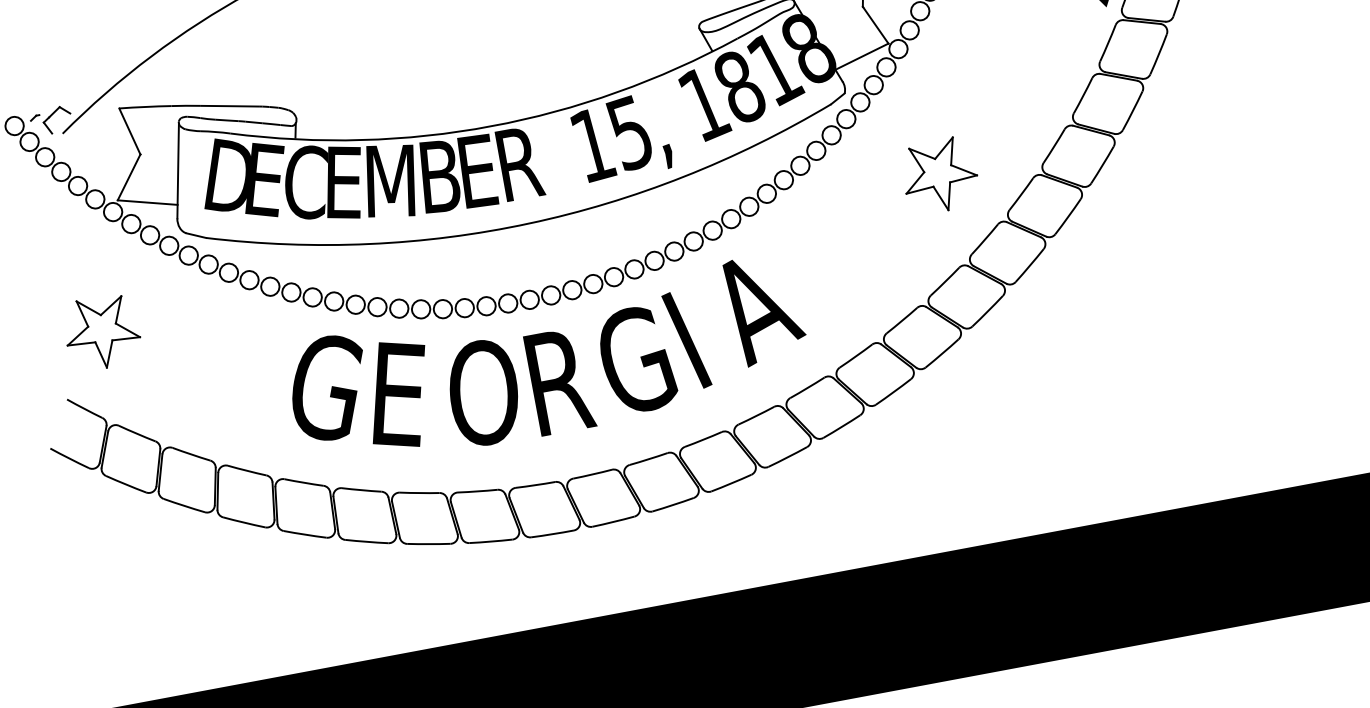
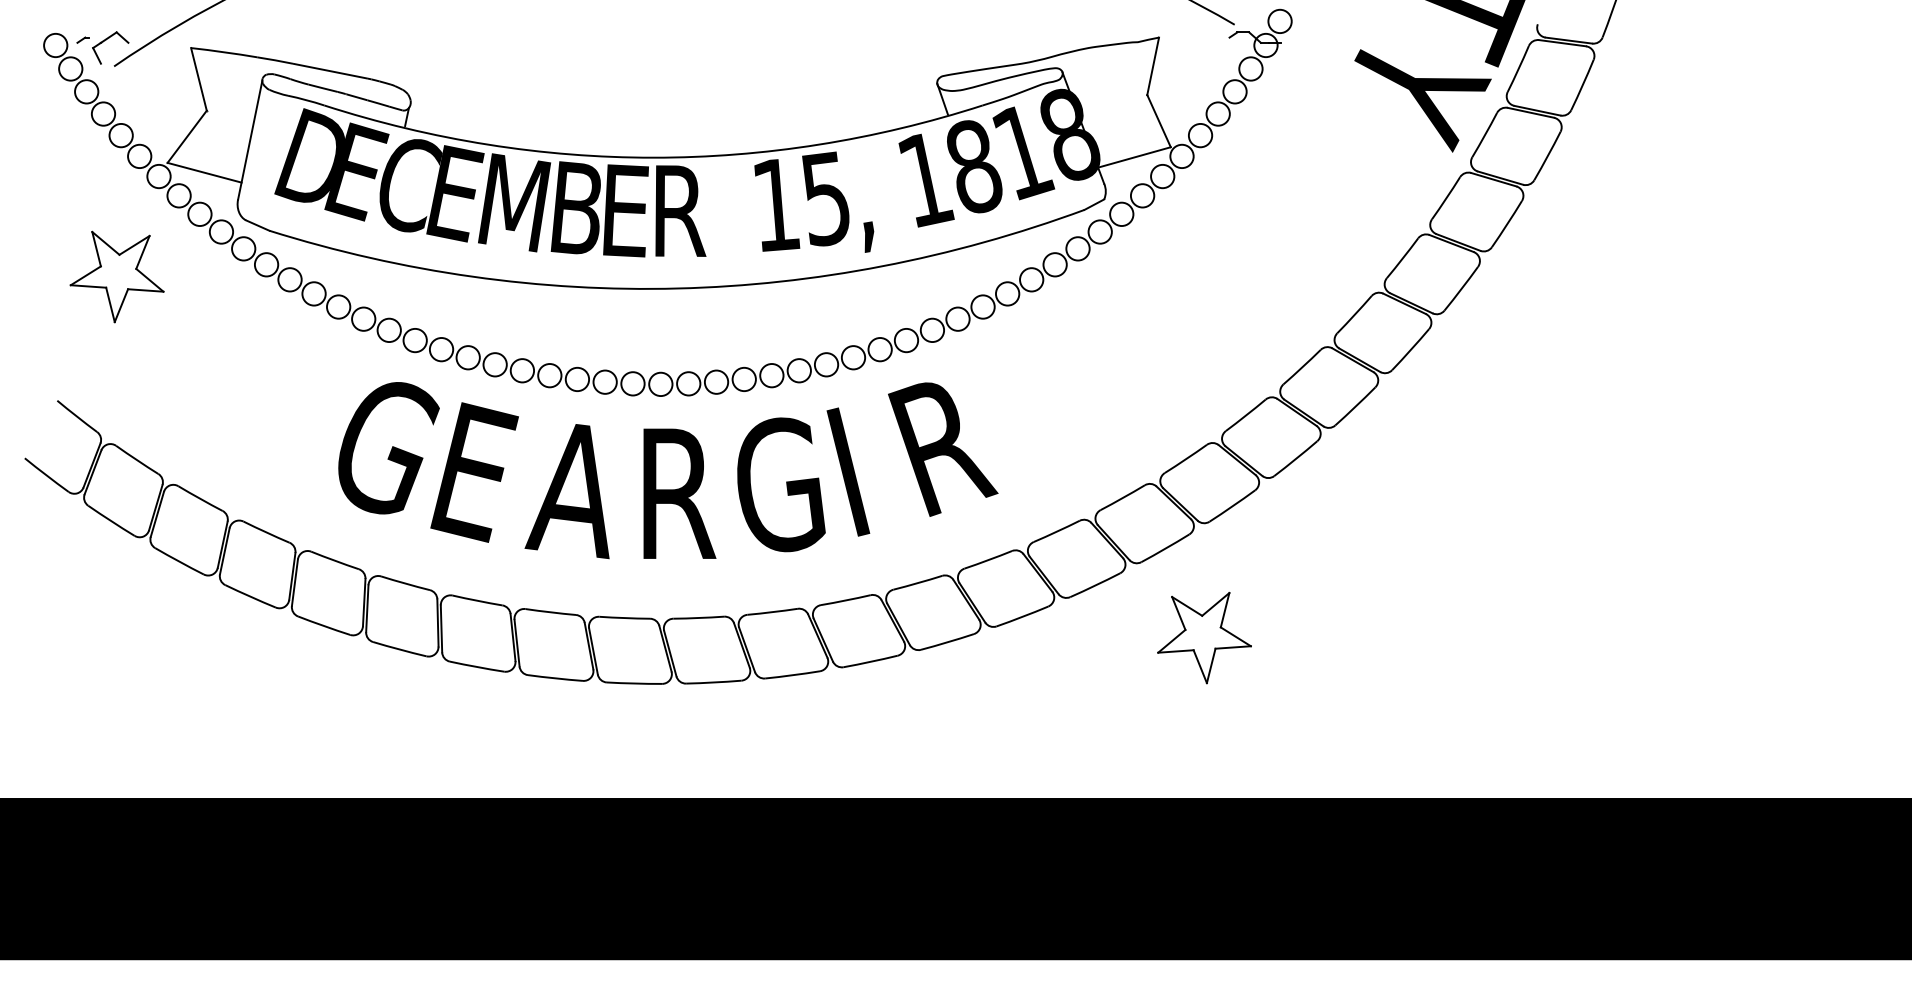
part: (940, 175) -> (1204, 637), moved
text: (757, 310) -> (943, 450), A -> R
part: (101, 332) -> (116, 276), moved
text: (478, 394) -> (574, 491), O -> A

